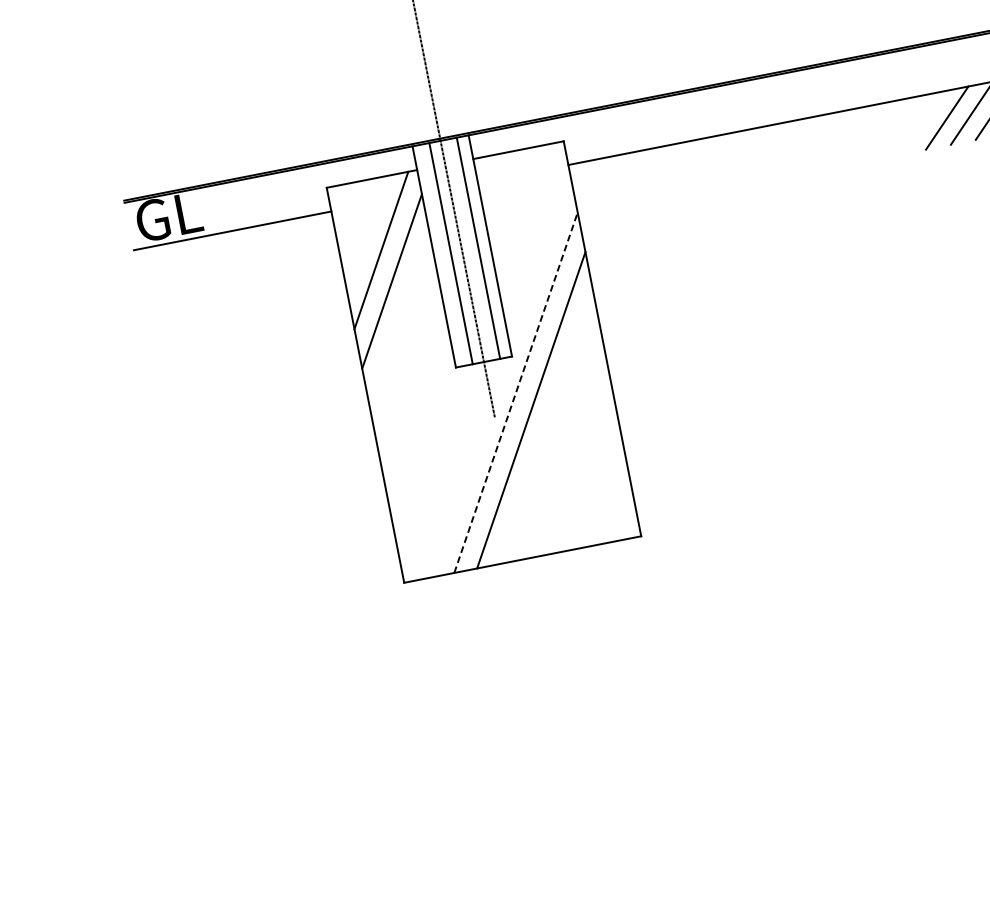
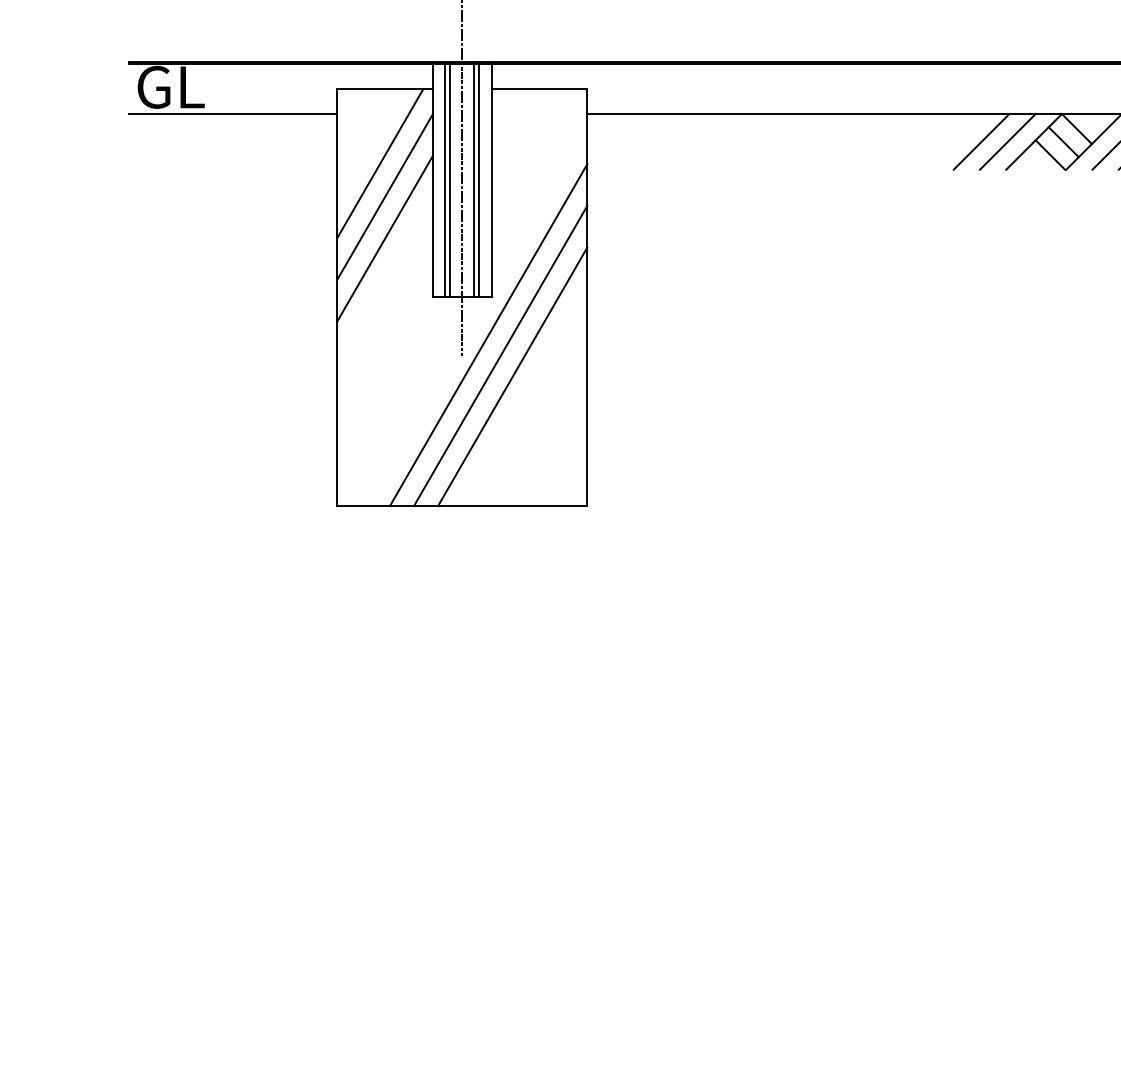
line: (473, 248) -> (474, 180), added
line: (446, 254) -> (445, 180), added
line: (399, 320) -> (384, 238), added
line: (515, 392) -> (488, 334), dashed -> solid
line: (546, 427) -> (512, 376), added

